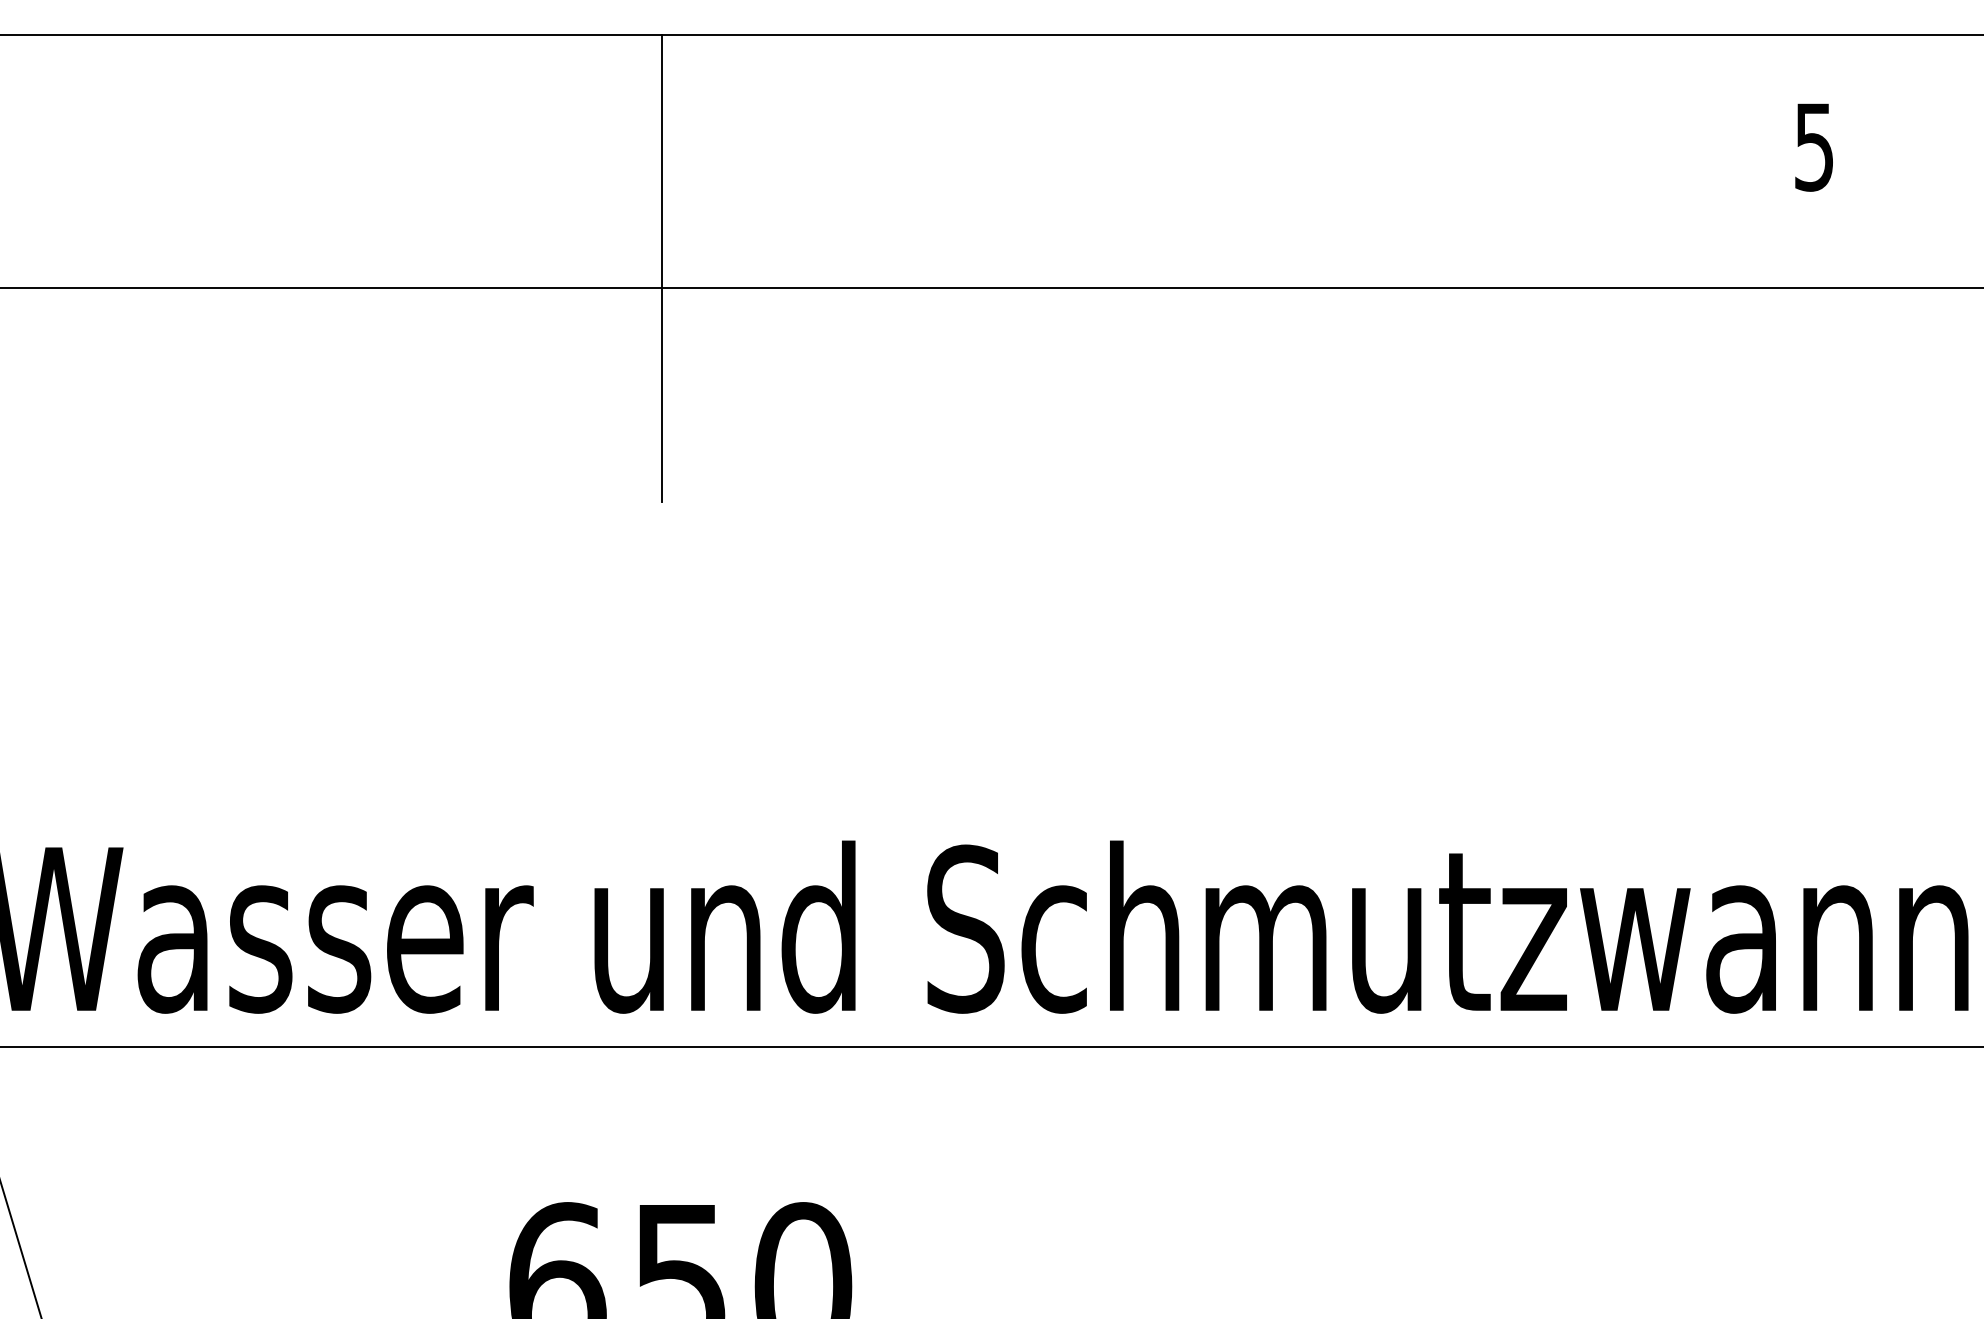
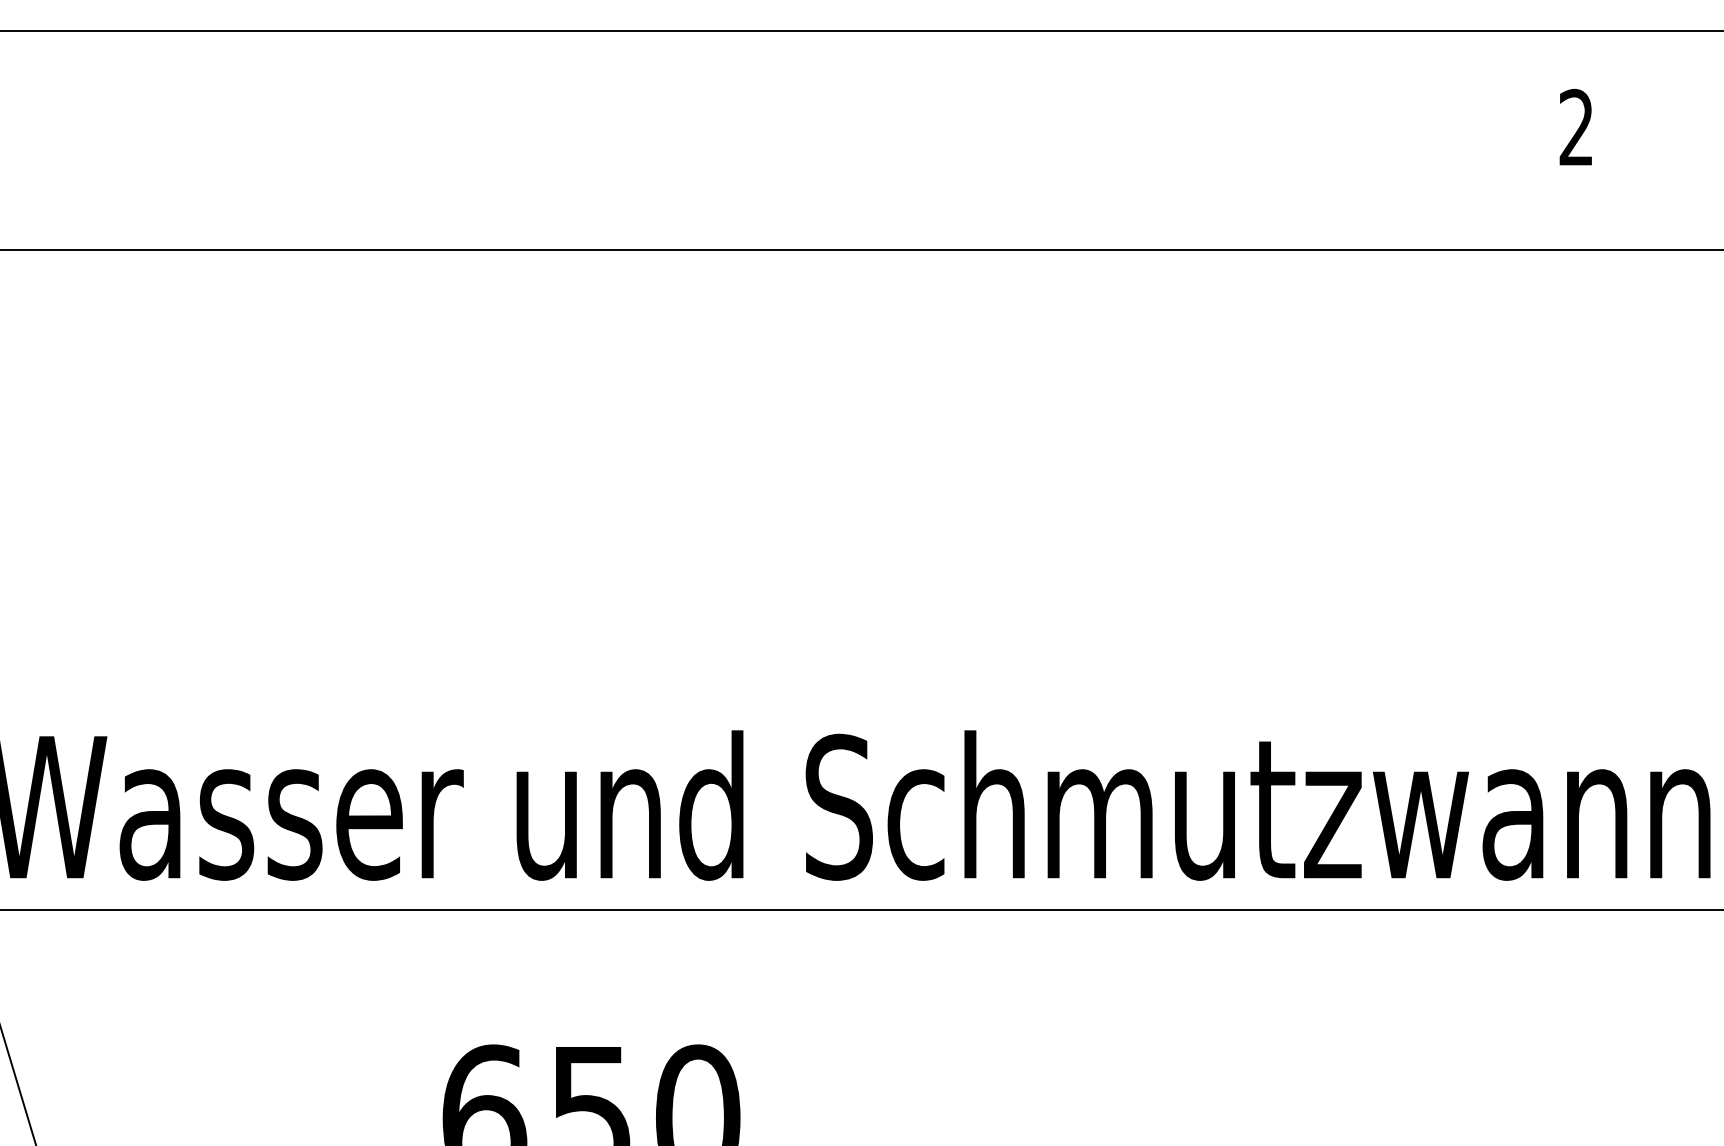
text: (1813, 146) -> (1575, 127), 5 -> 2
line: (661, 268) -> (574, 233), removed

